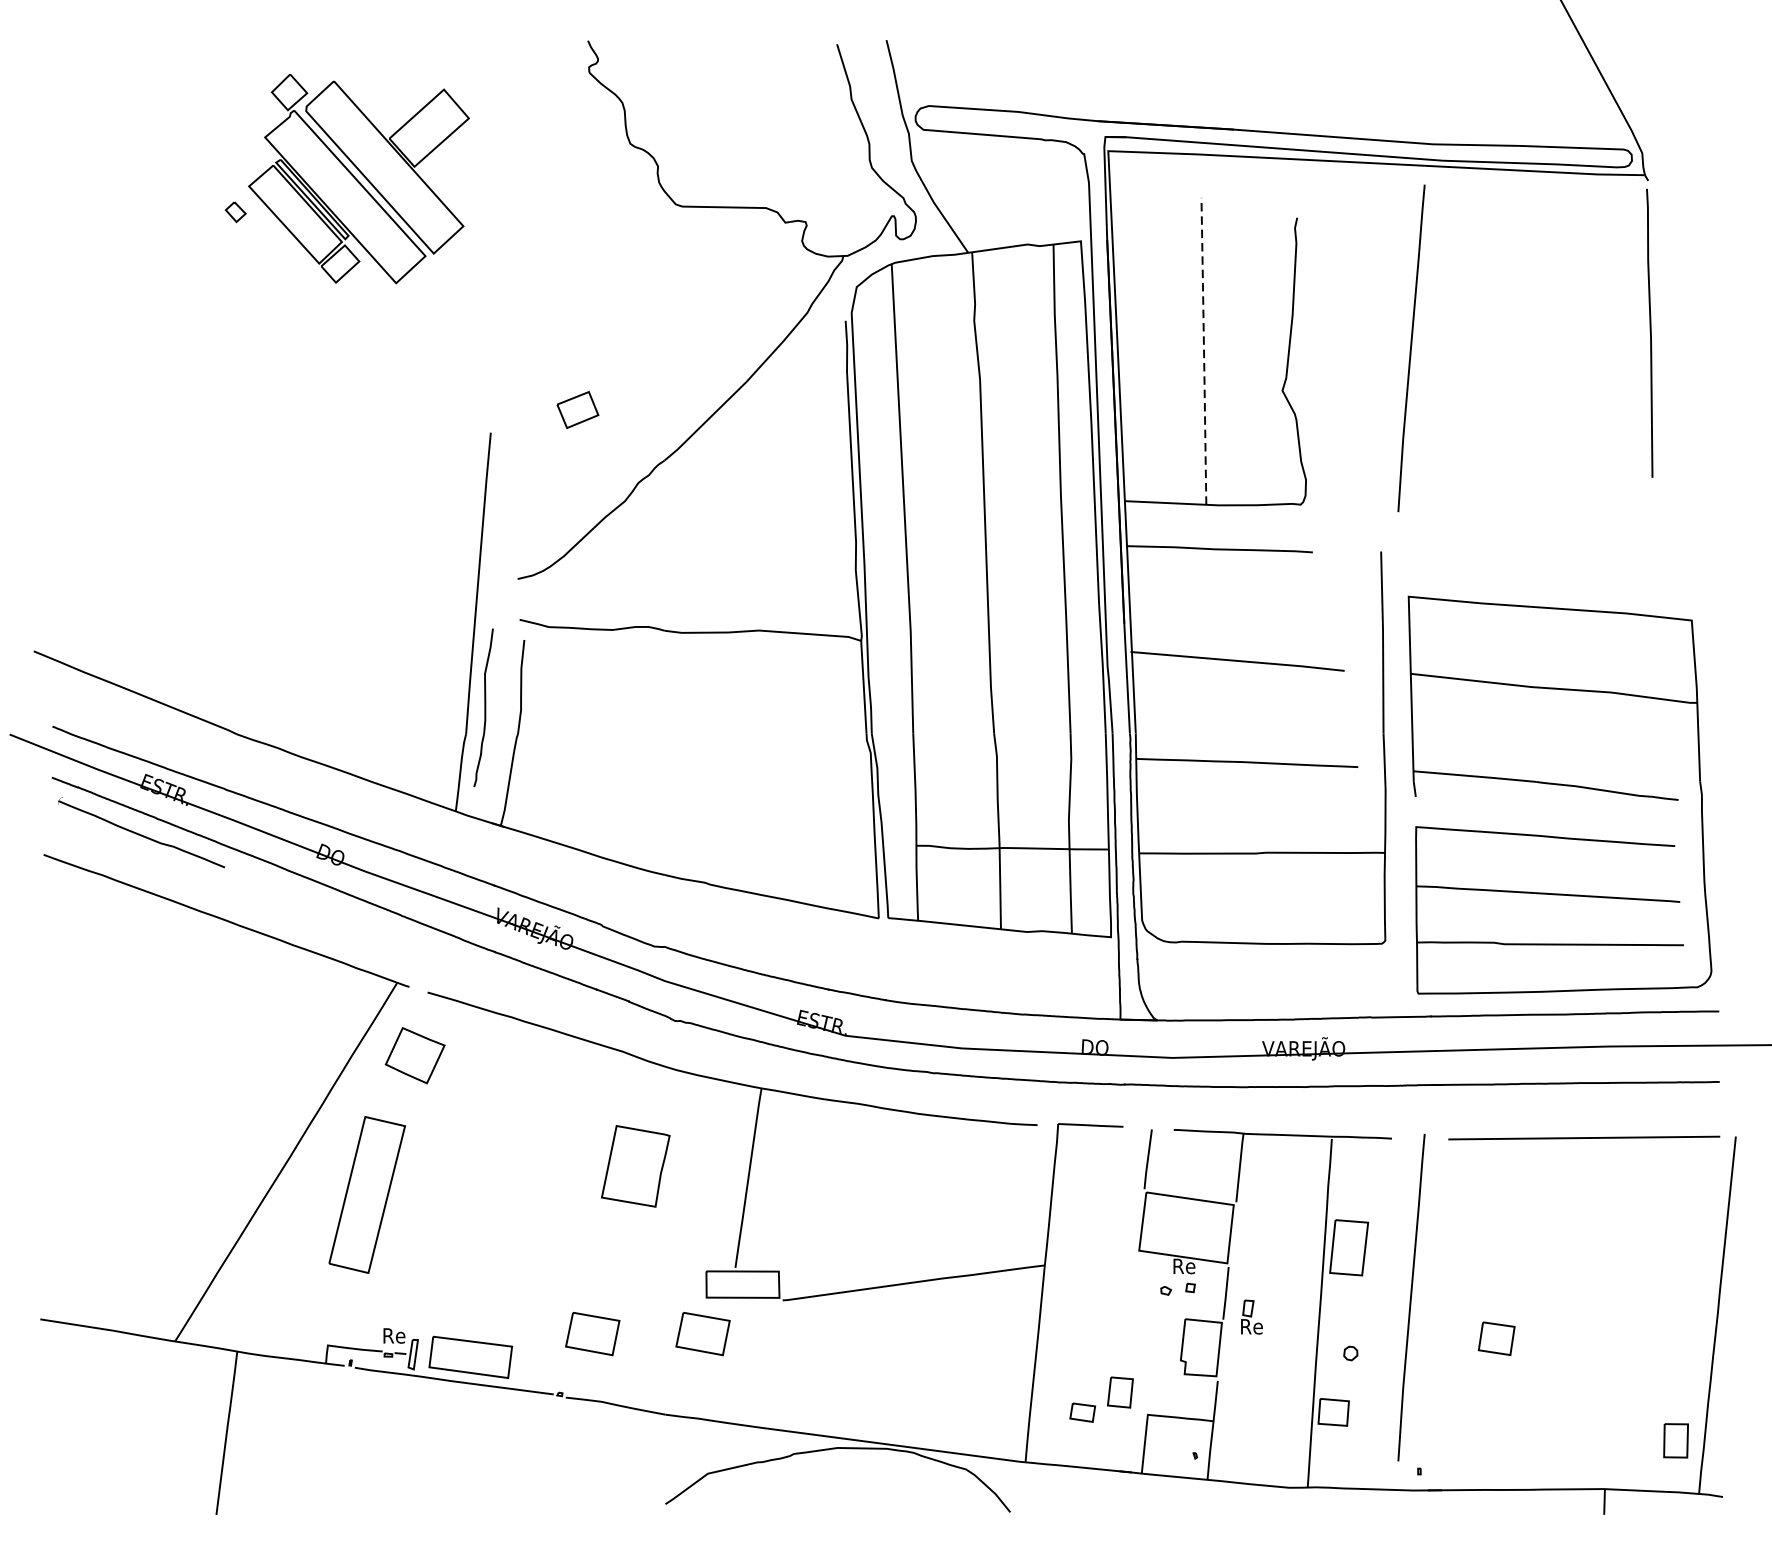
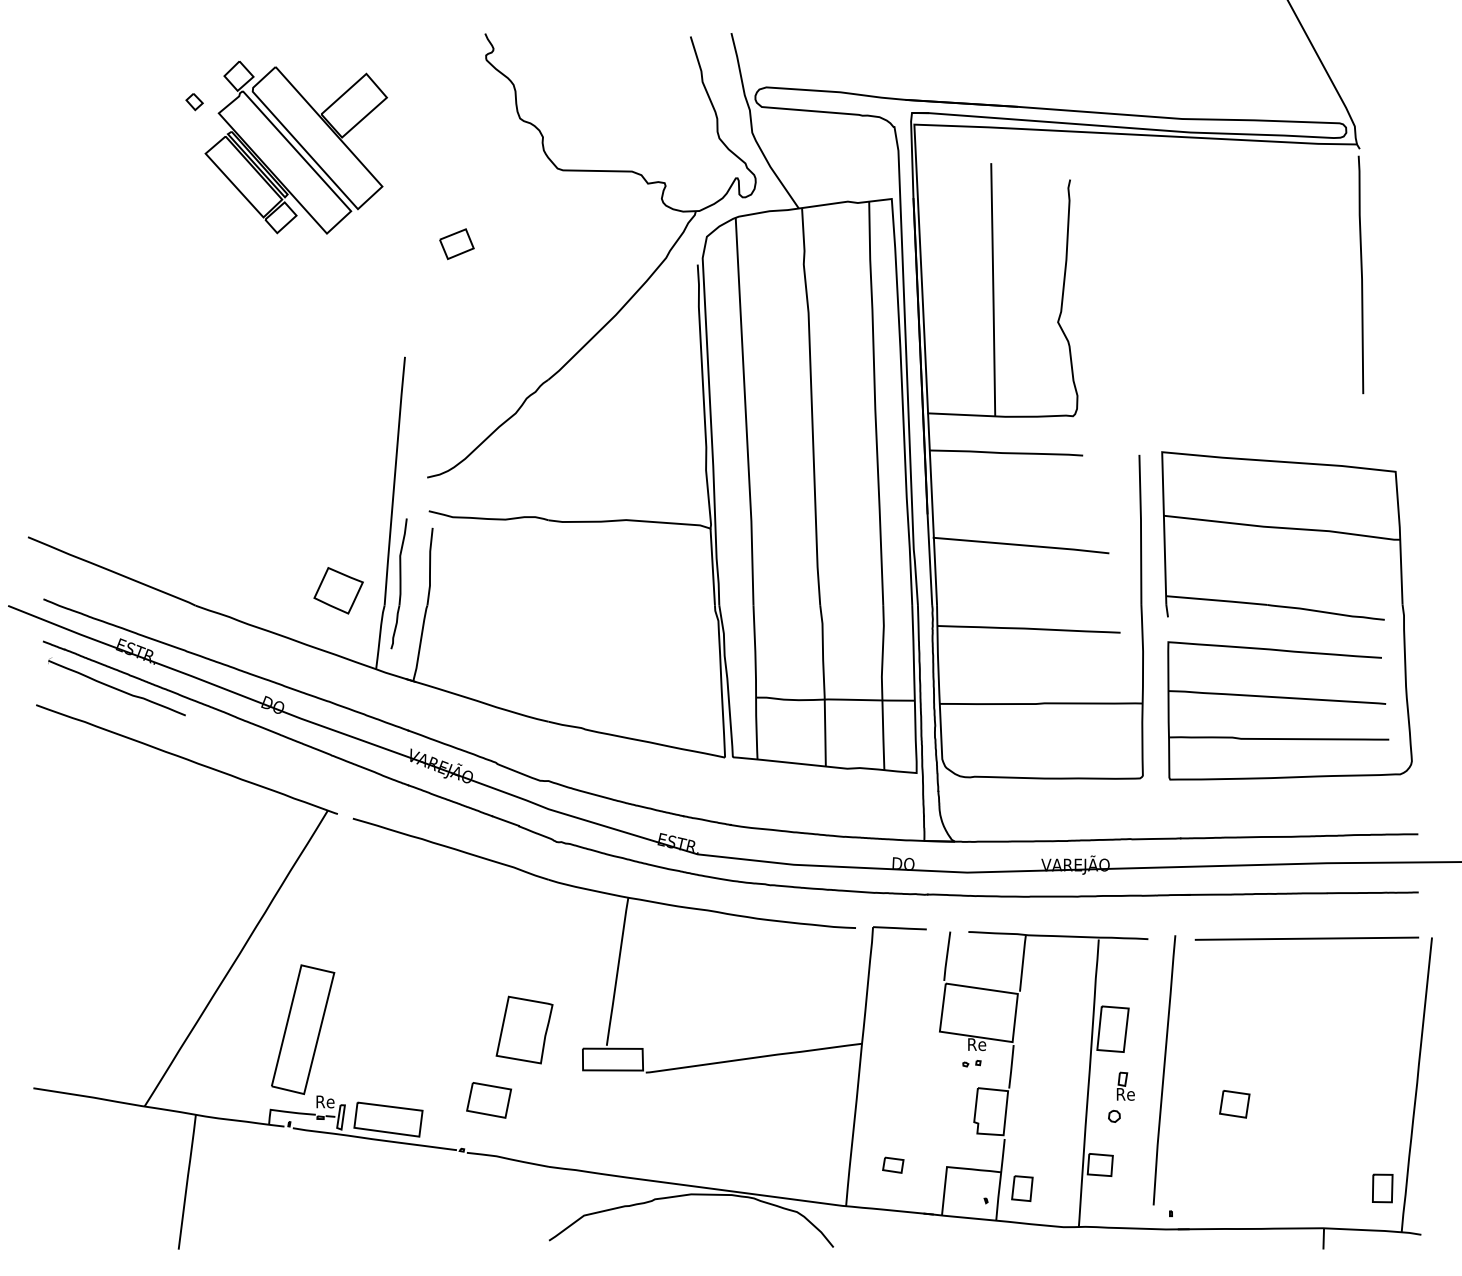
part: (235, 212) -> (194, 102), moved
line: (1411, 348) -> (1164, 287), removed
line: (1204, 351) -> (993, 289), dashed -> solid
part: (577, 410) -> (456, 244), moved
part: (1560, 786) -> (1287, 608), moved
part: (415, 1055) -> (338, 590), moved
part: (635, 1165) -> (524, 1029), moved
part: (367, 1194) -> (303, 1029), moved
part: (1177, 1289) -> (971, 1063), size x0.62
part: (1251, 1316) -> (1125, 1085), moved
part: (703, 1334) -> (580, 1100), removed
part: (1120, 1392) -> (1022, 1188), moved

